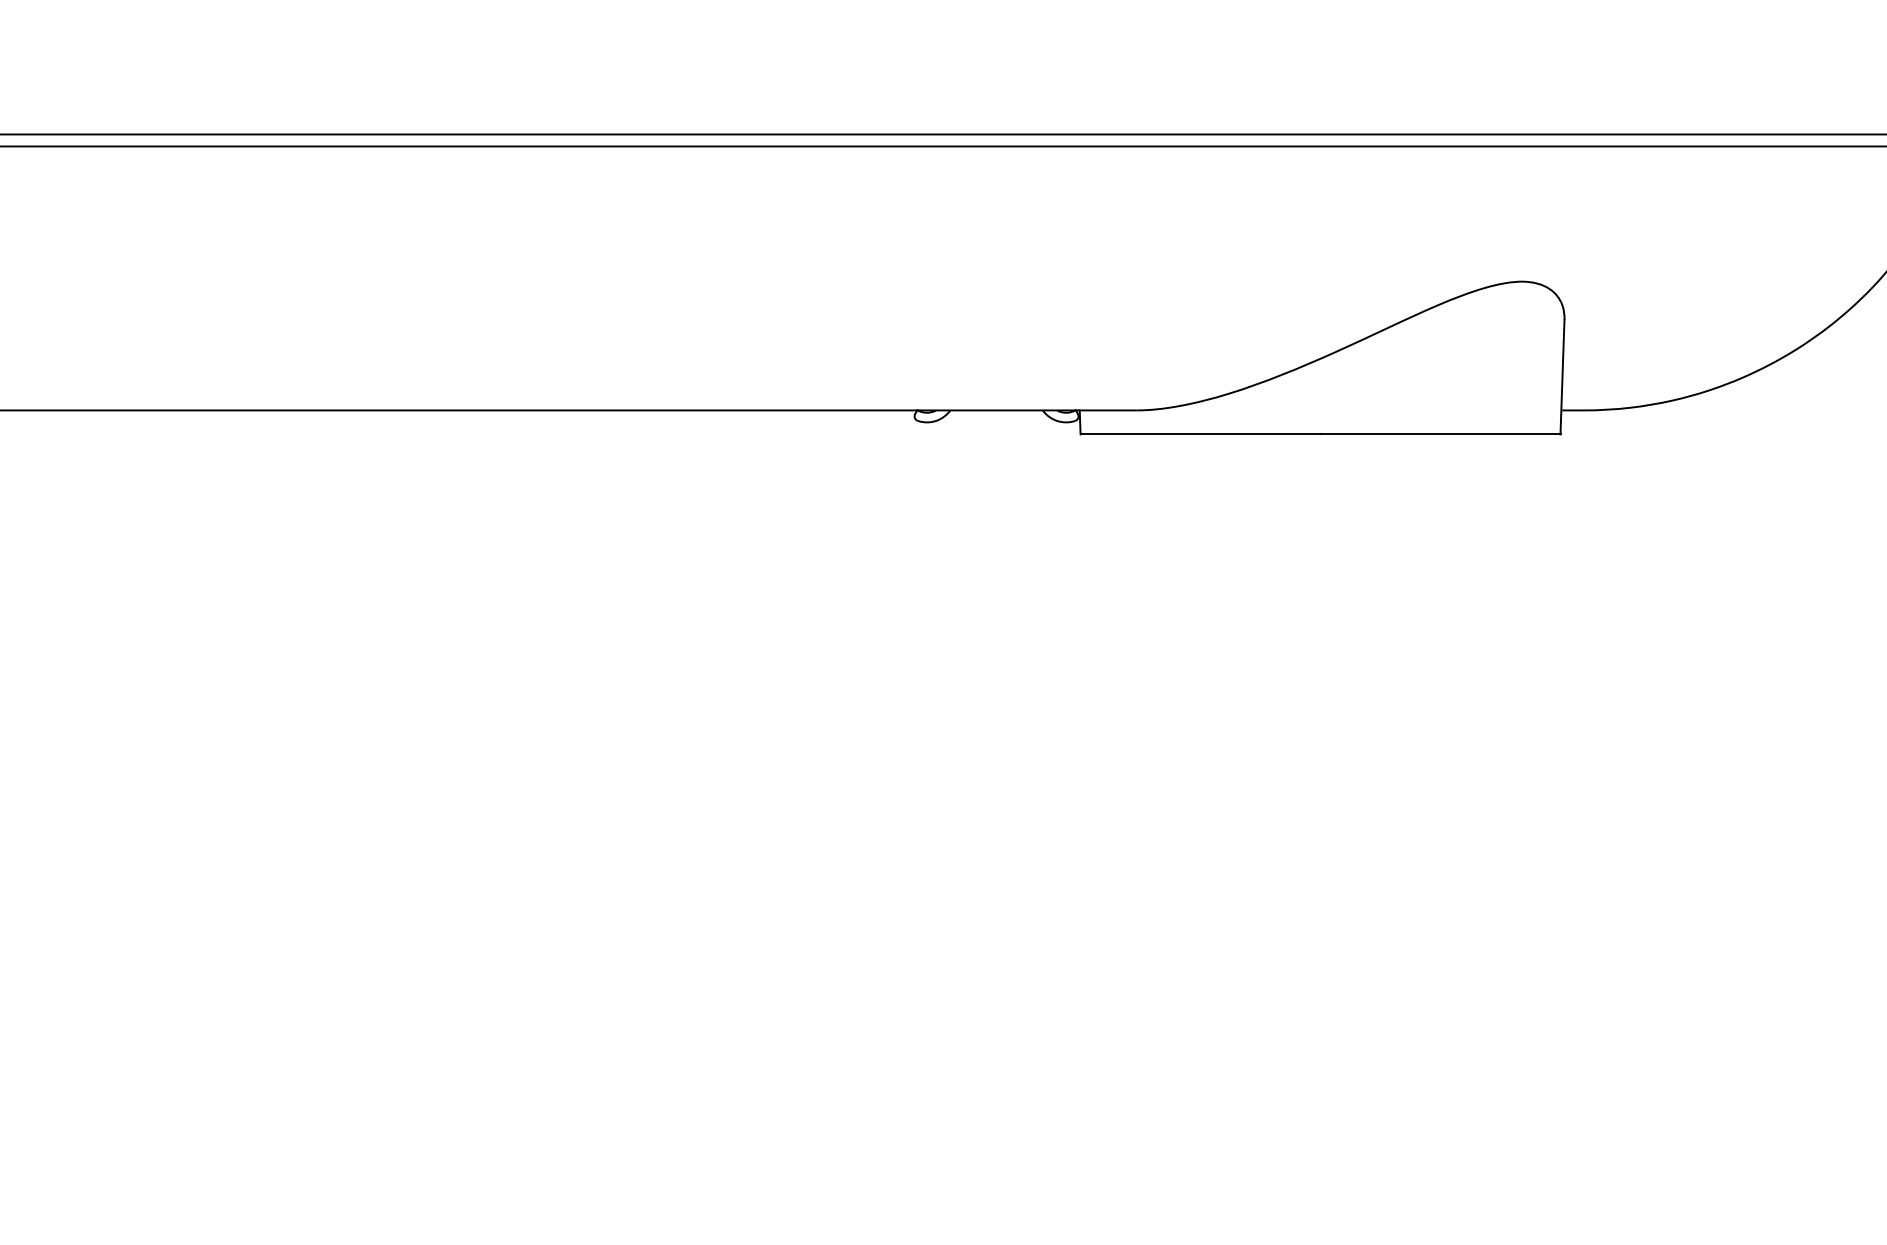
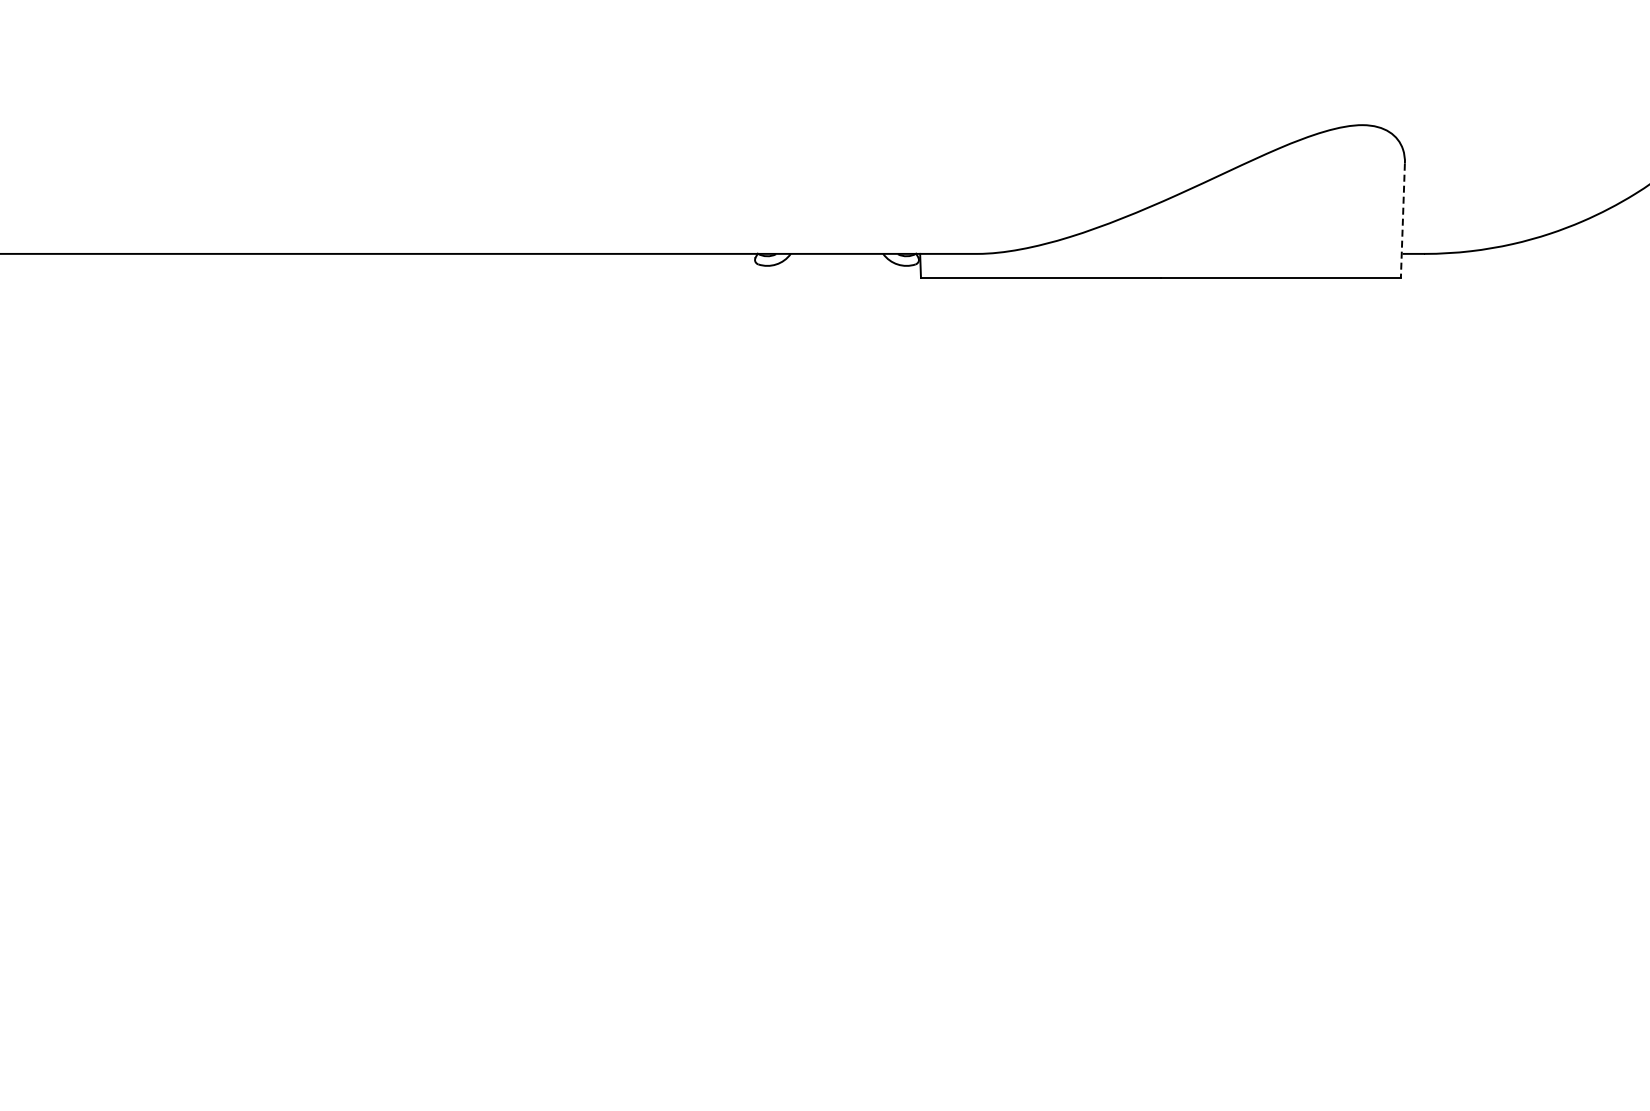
line: (1562, 377) -> (1402, 220), solid -> dashed

